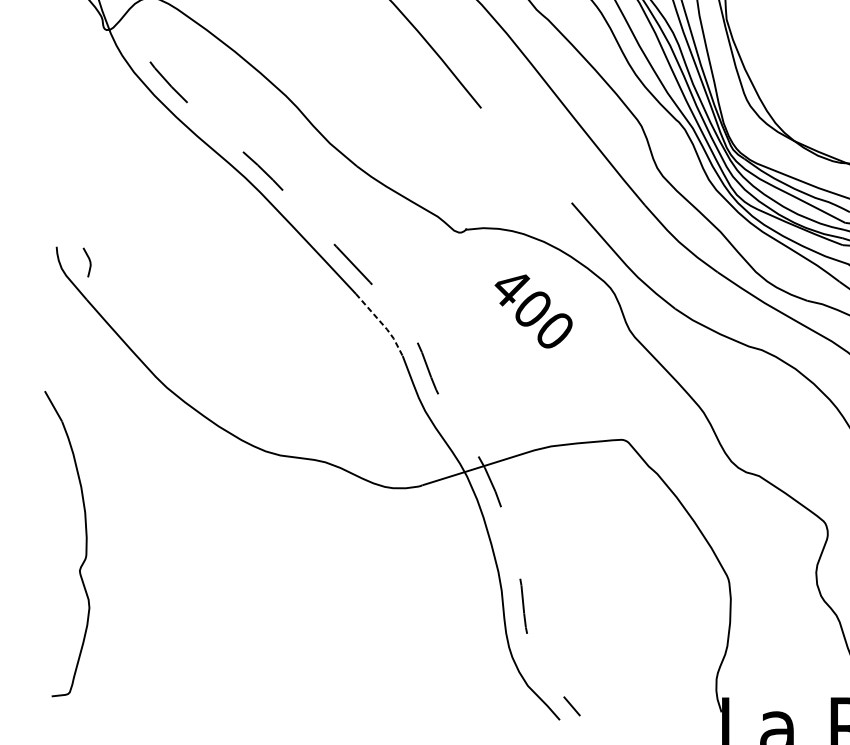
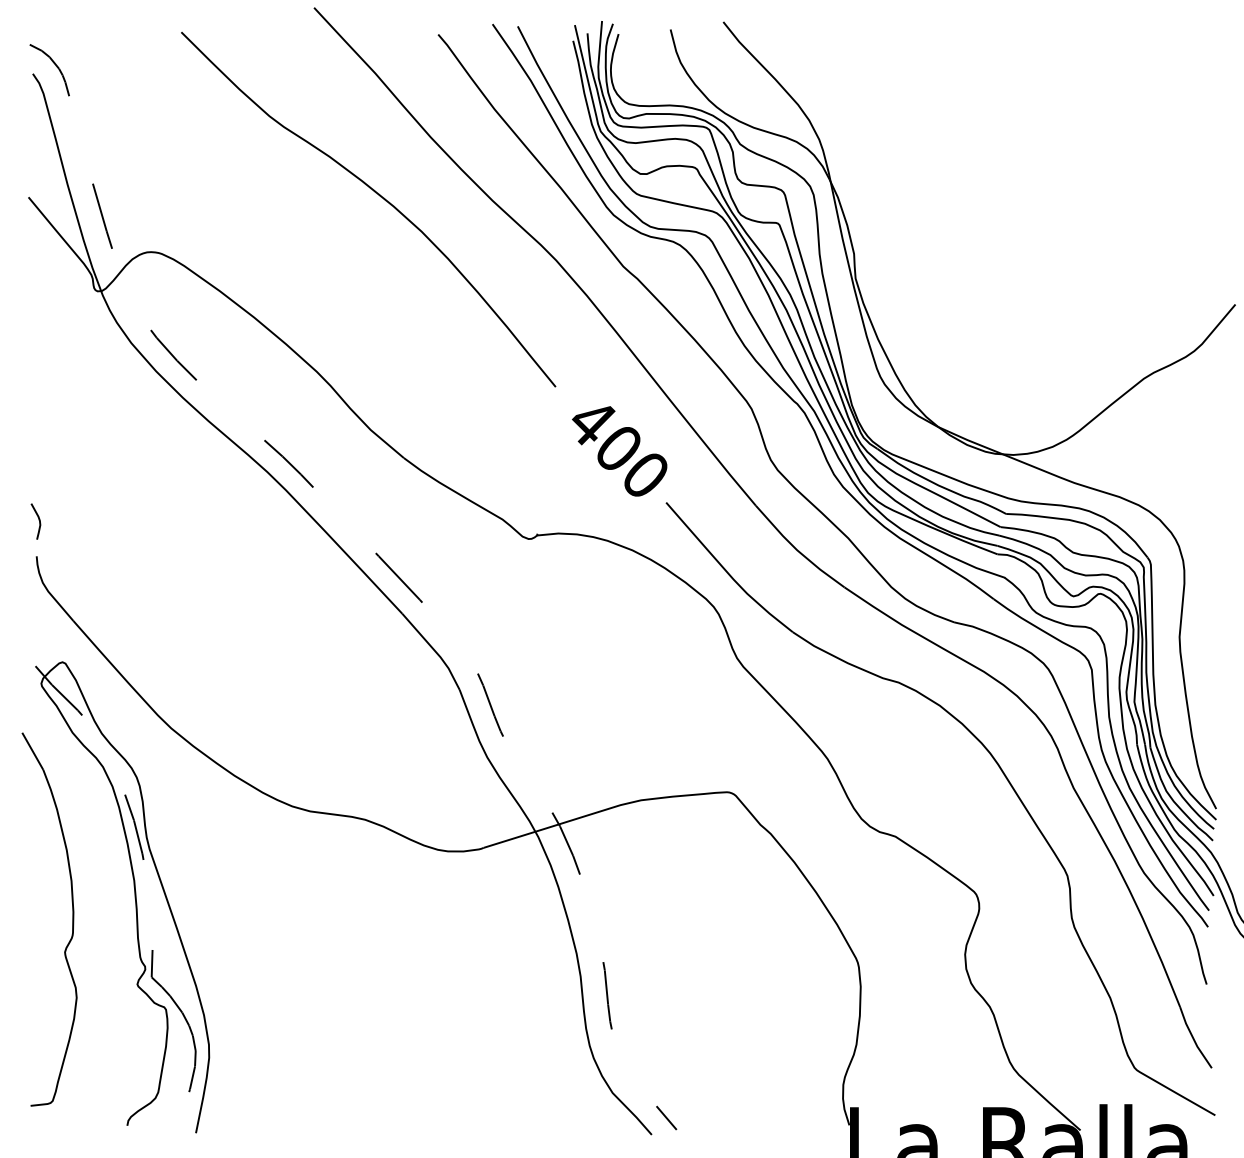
curve: (89, 261) -> (38, 520), moved
text: (533, 311) -> (619, 451), moved
line: (382, 324) -> (435, 651), dashed -> solid
part: (136, 525) -> (134, 897), added

